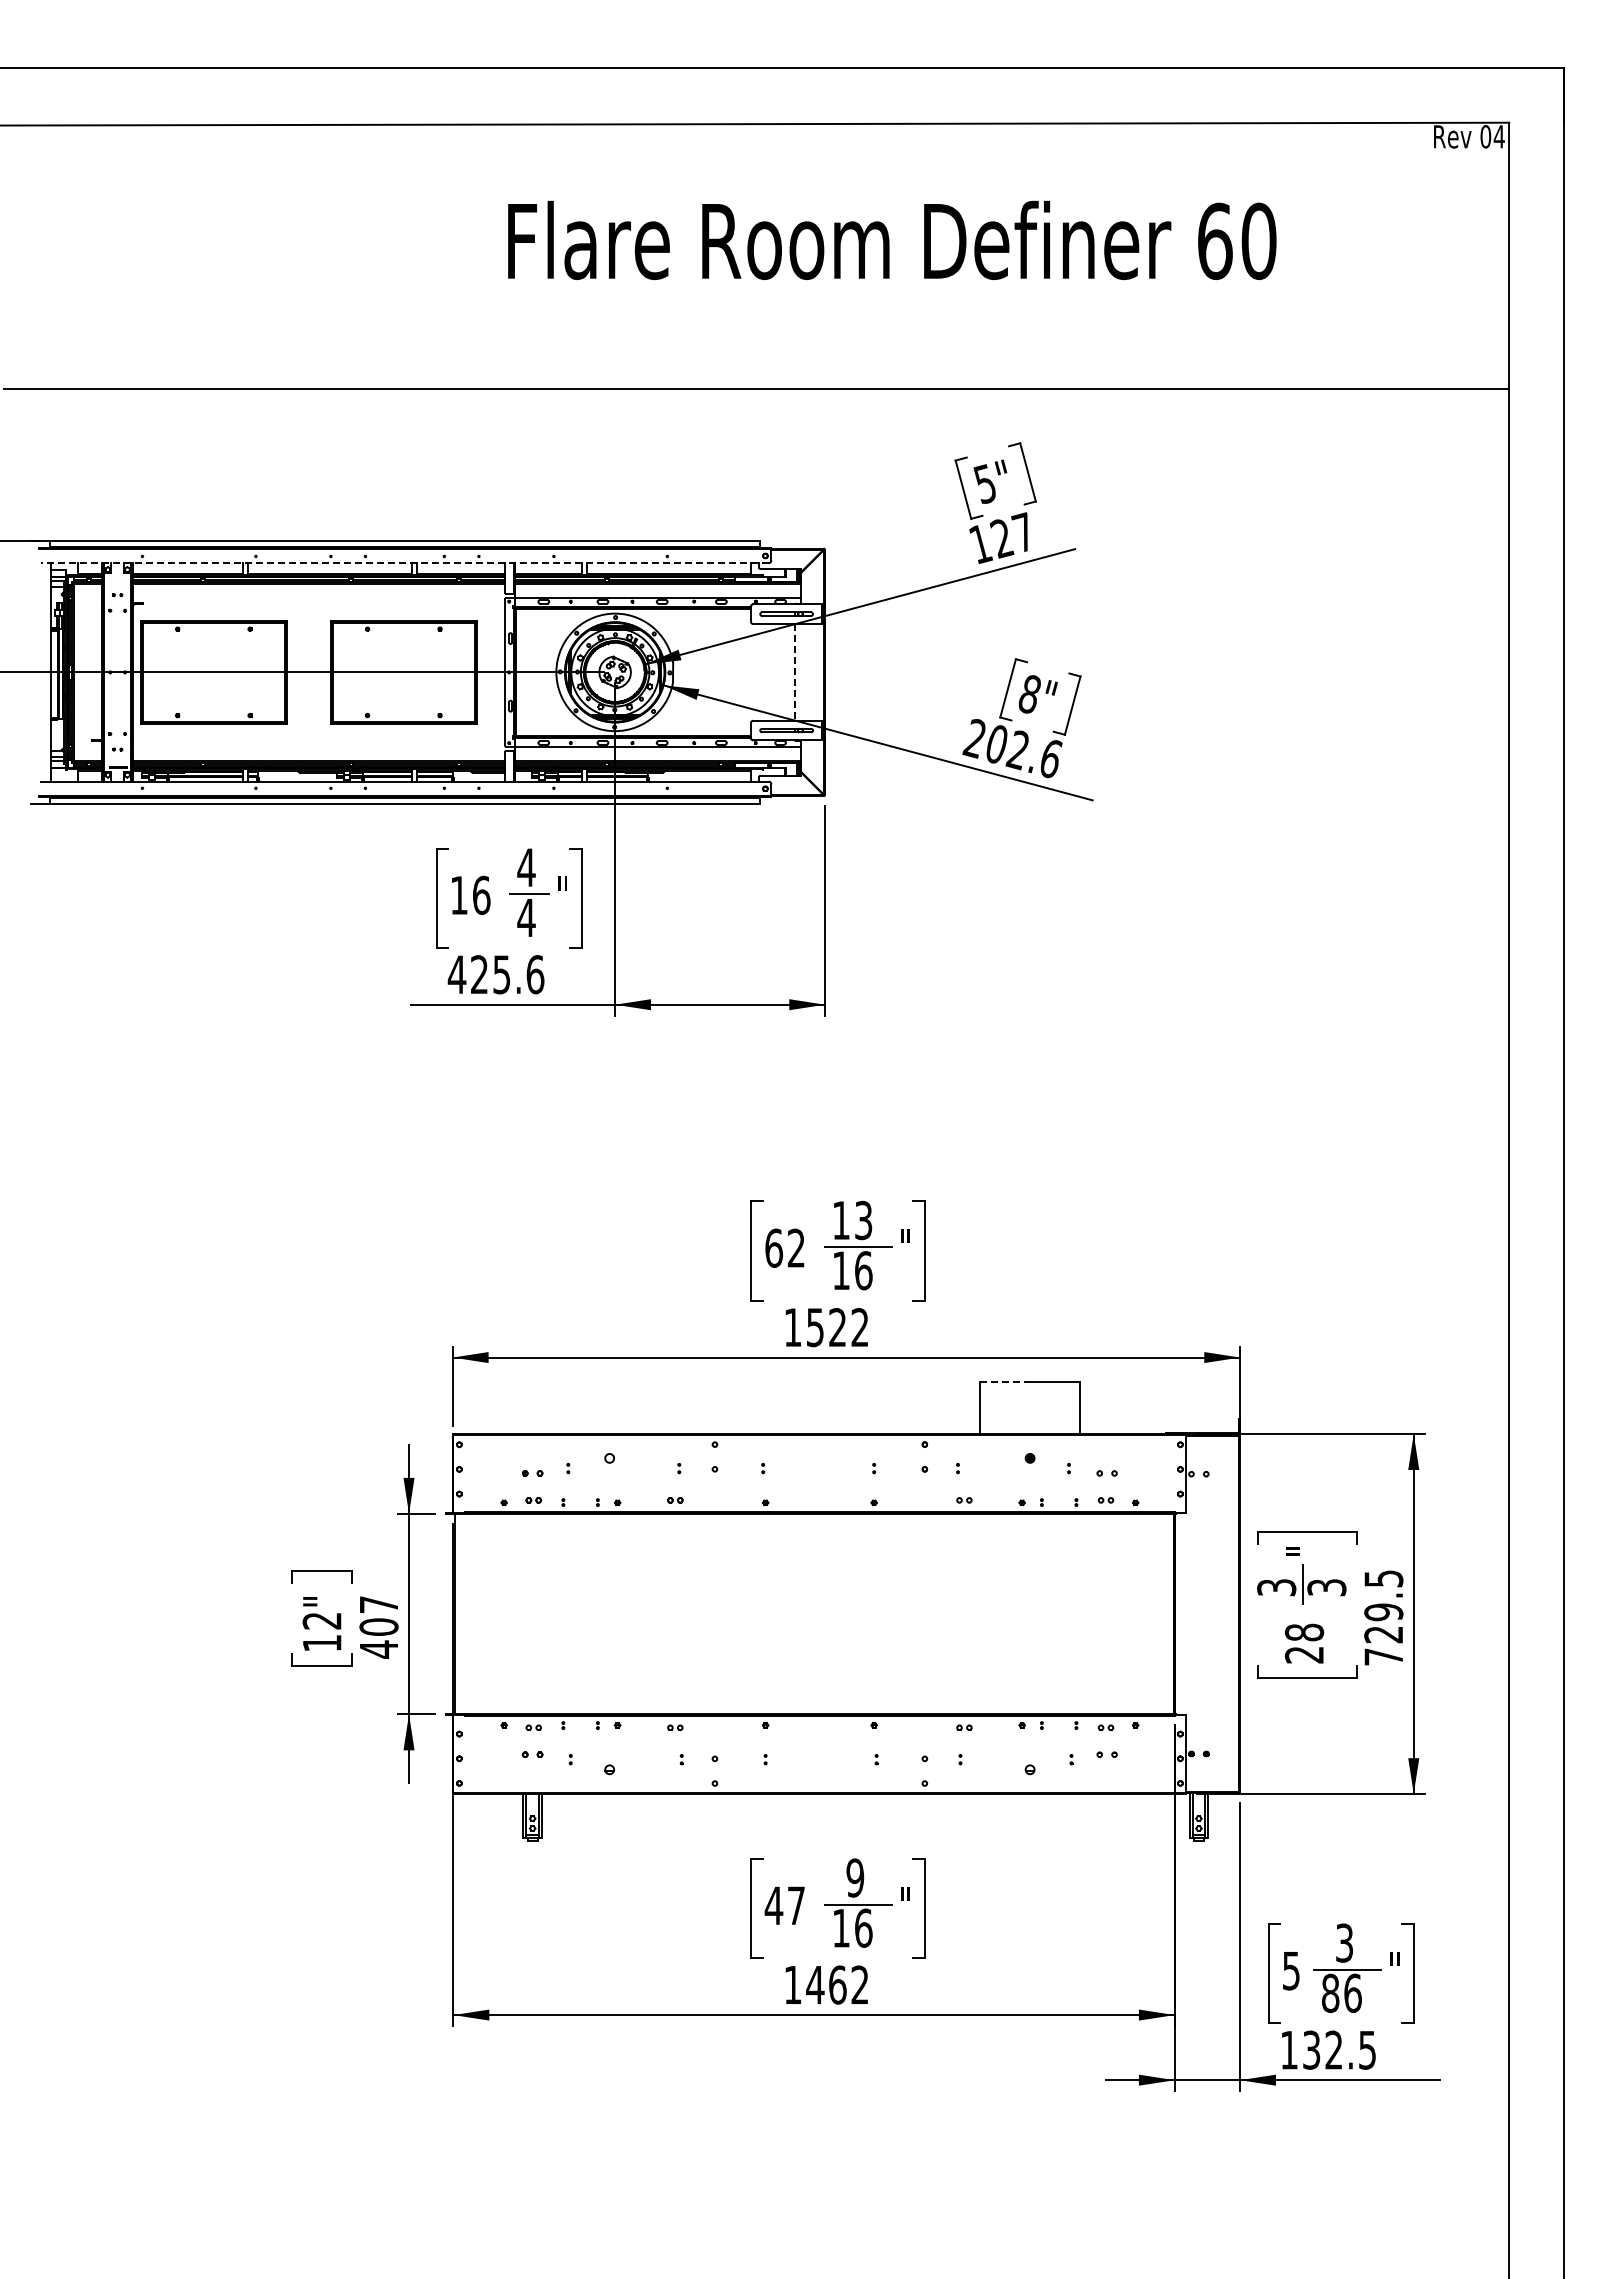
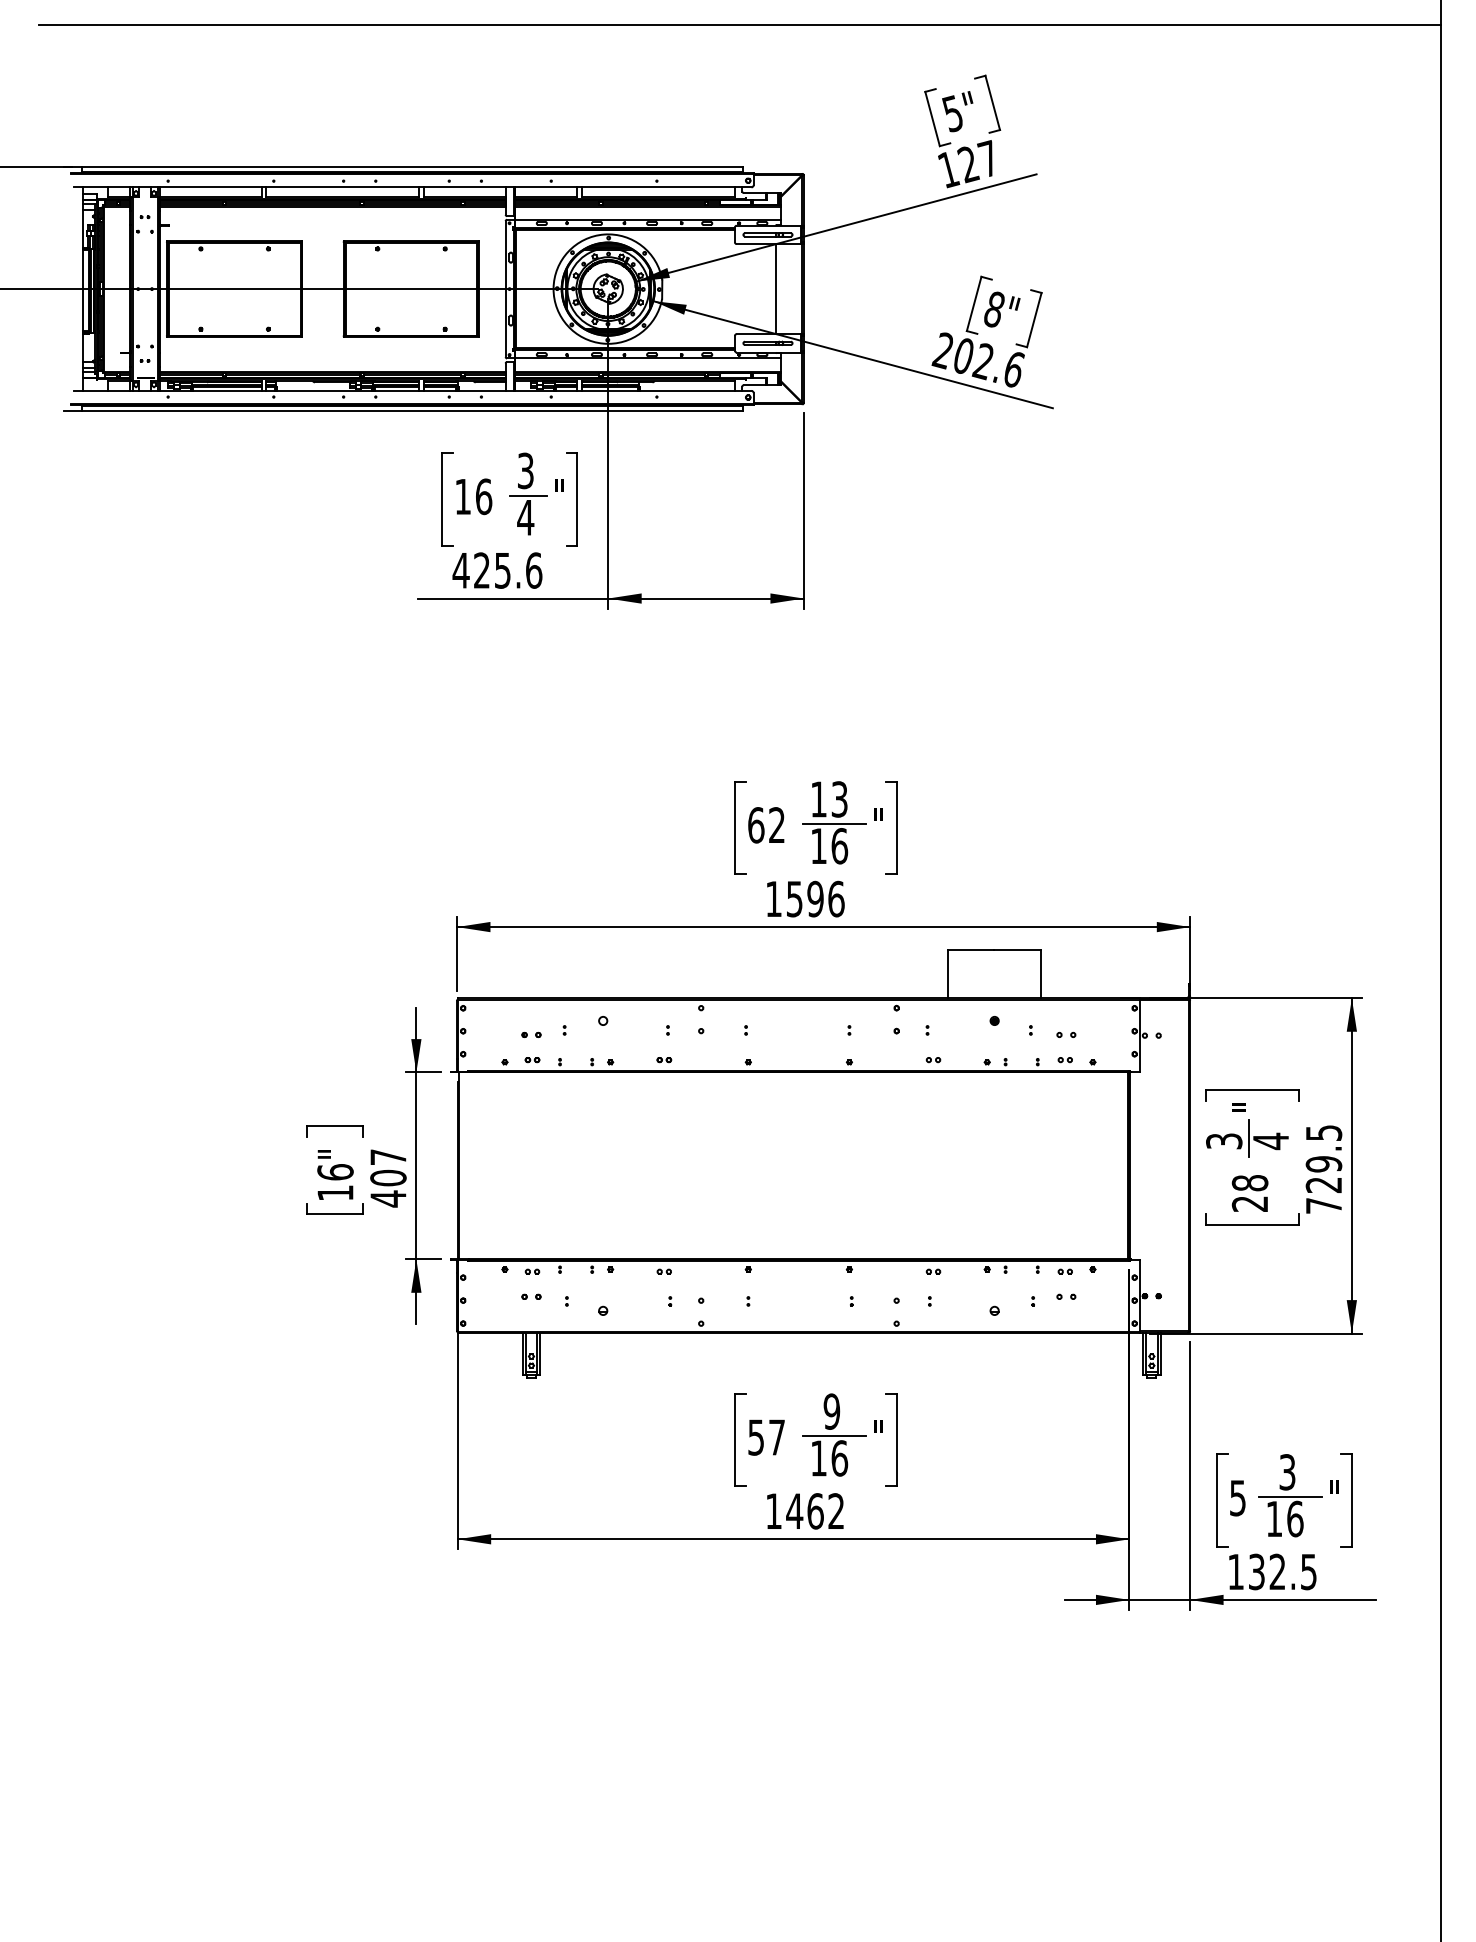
line: (404, 563) -> (412, 187), dashed -> solid
line: (794, 672) -> (775, 289), dashed -> solid
text: (526, 867) -> (525, 470), 4 -> 3
text: (849, 1327) -> (826, 899), 1522 -> 1596
line: (1004, 1381) -> (970, 949), dashed -> solid
text: (1326, 1587) -> (1270, 1141), 3 -> 4
text: (321, 1620) -> (334, 1171), 12" -> 16"
text: (773, 1905) -> (755, 1437), 47 -> 57
text: (1330, 1992) -> (1274, 1518), 86 -> 16

